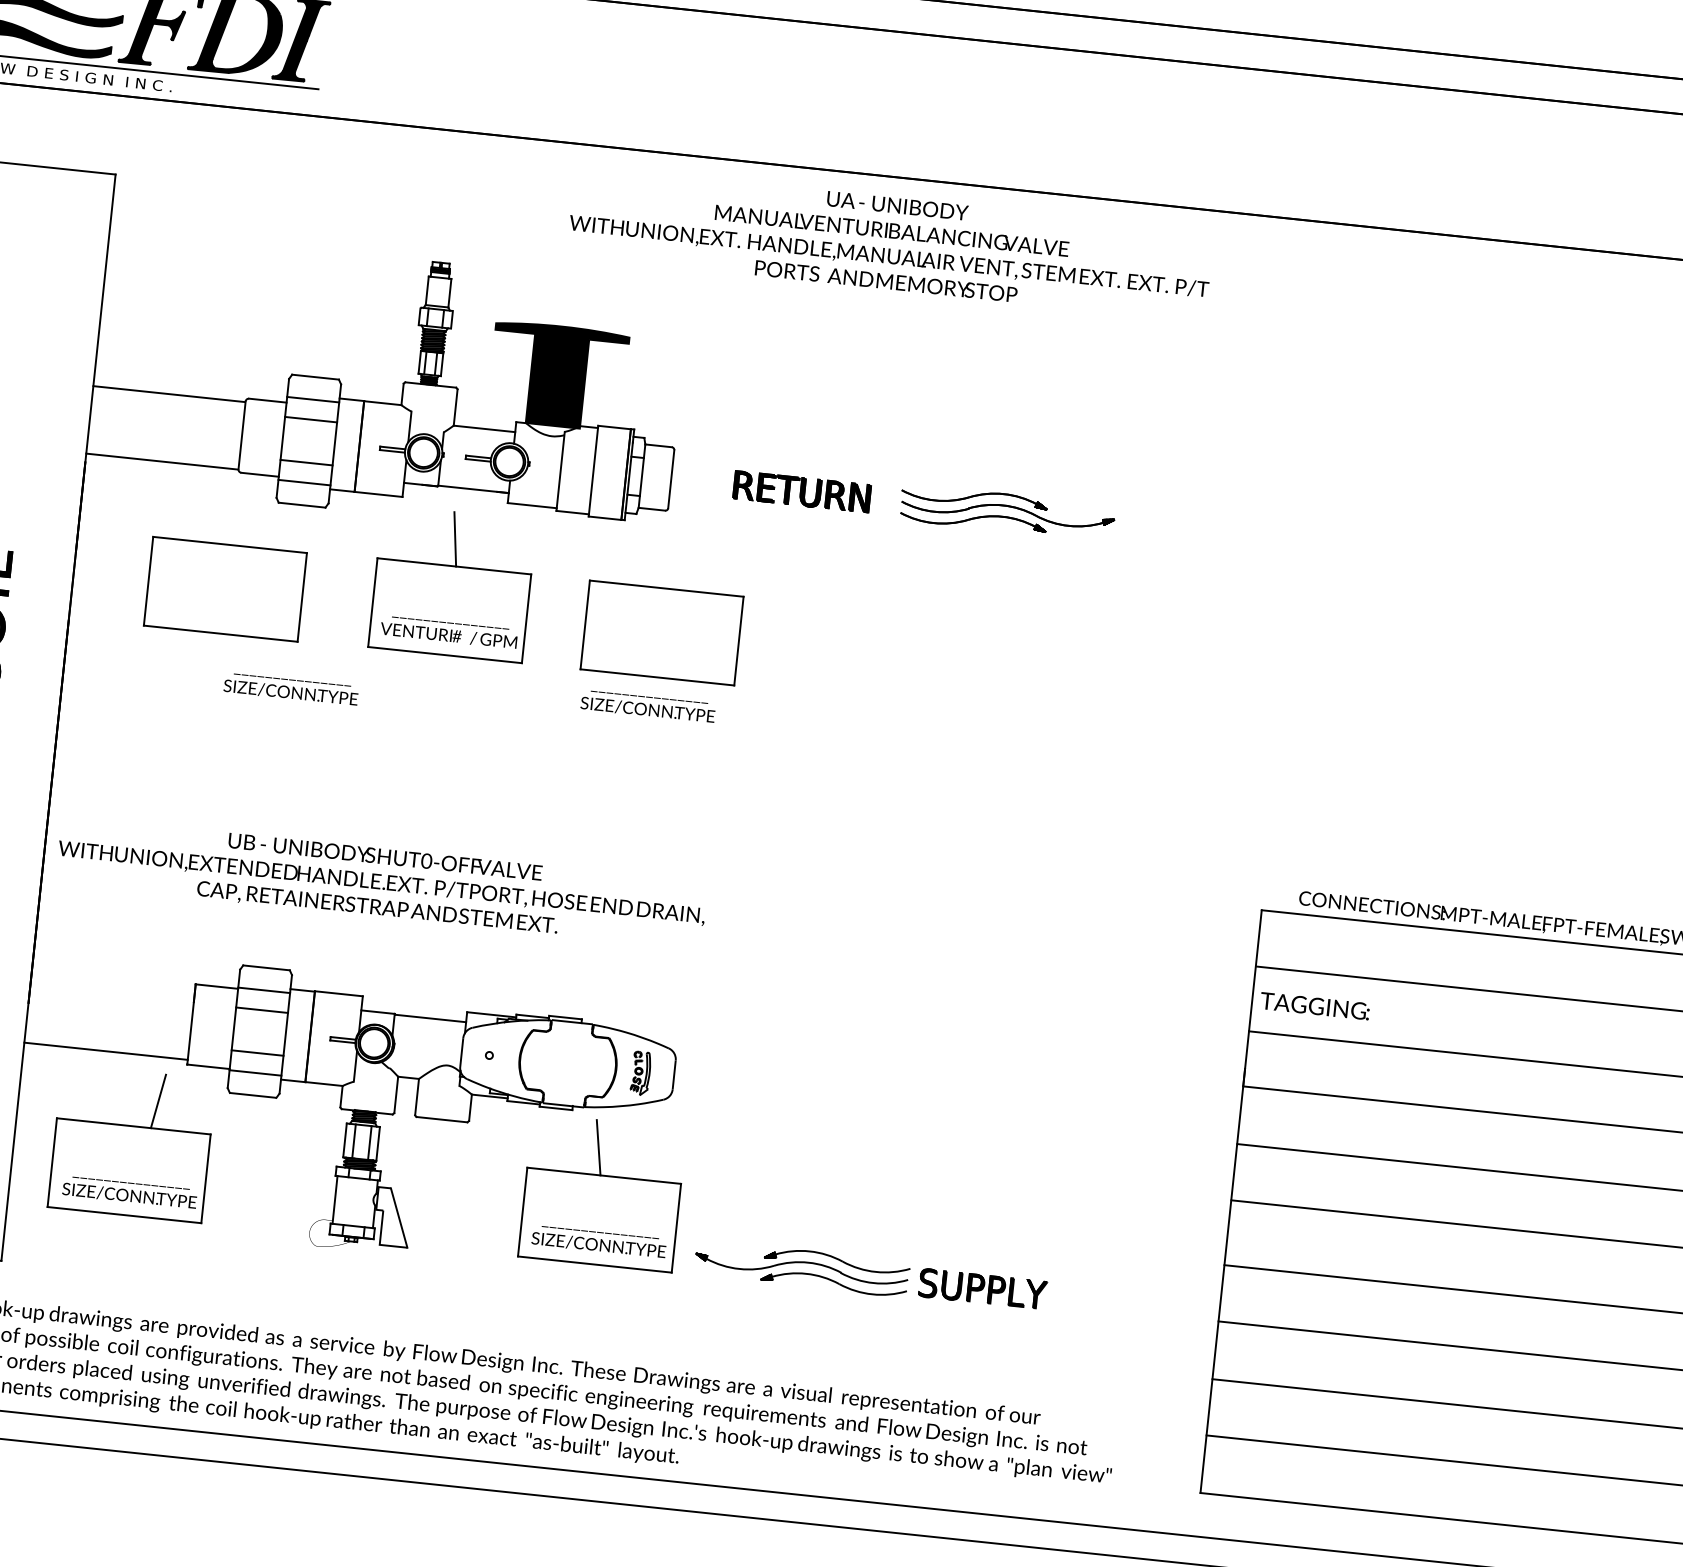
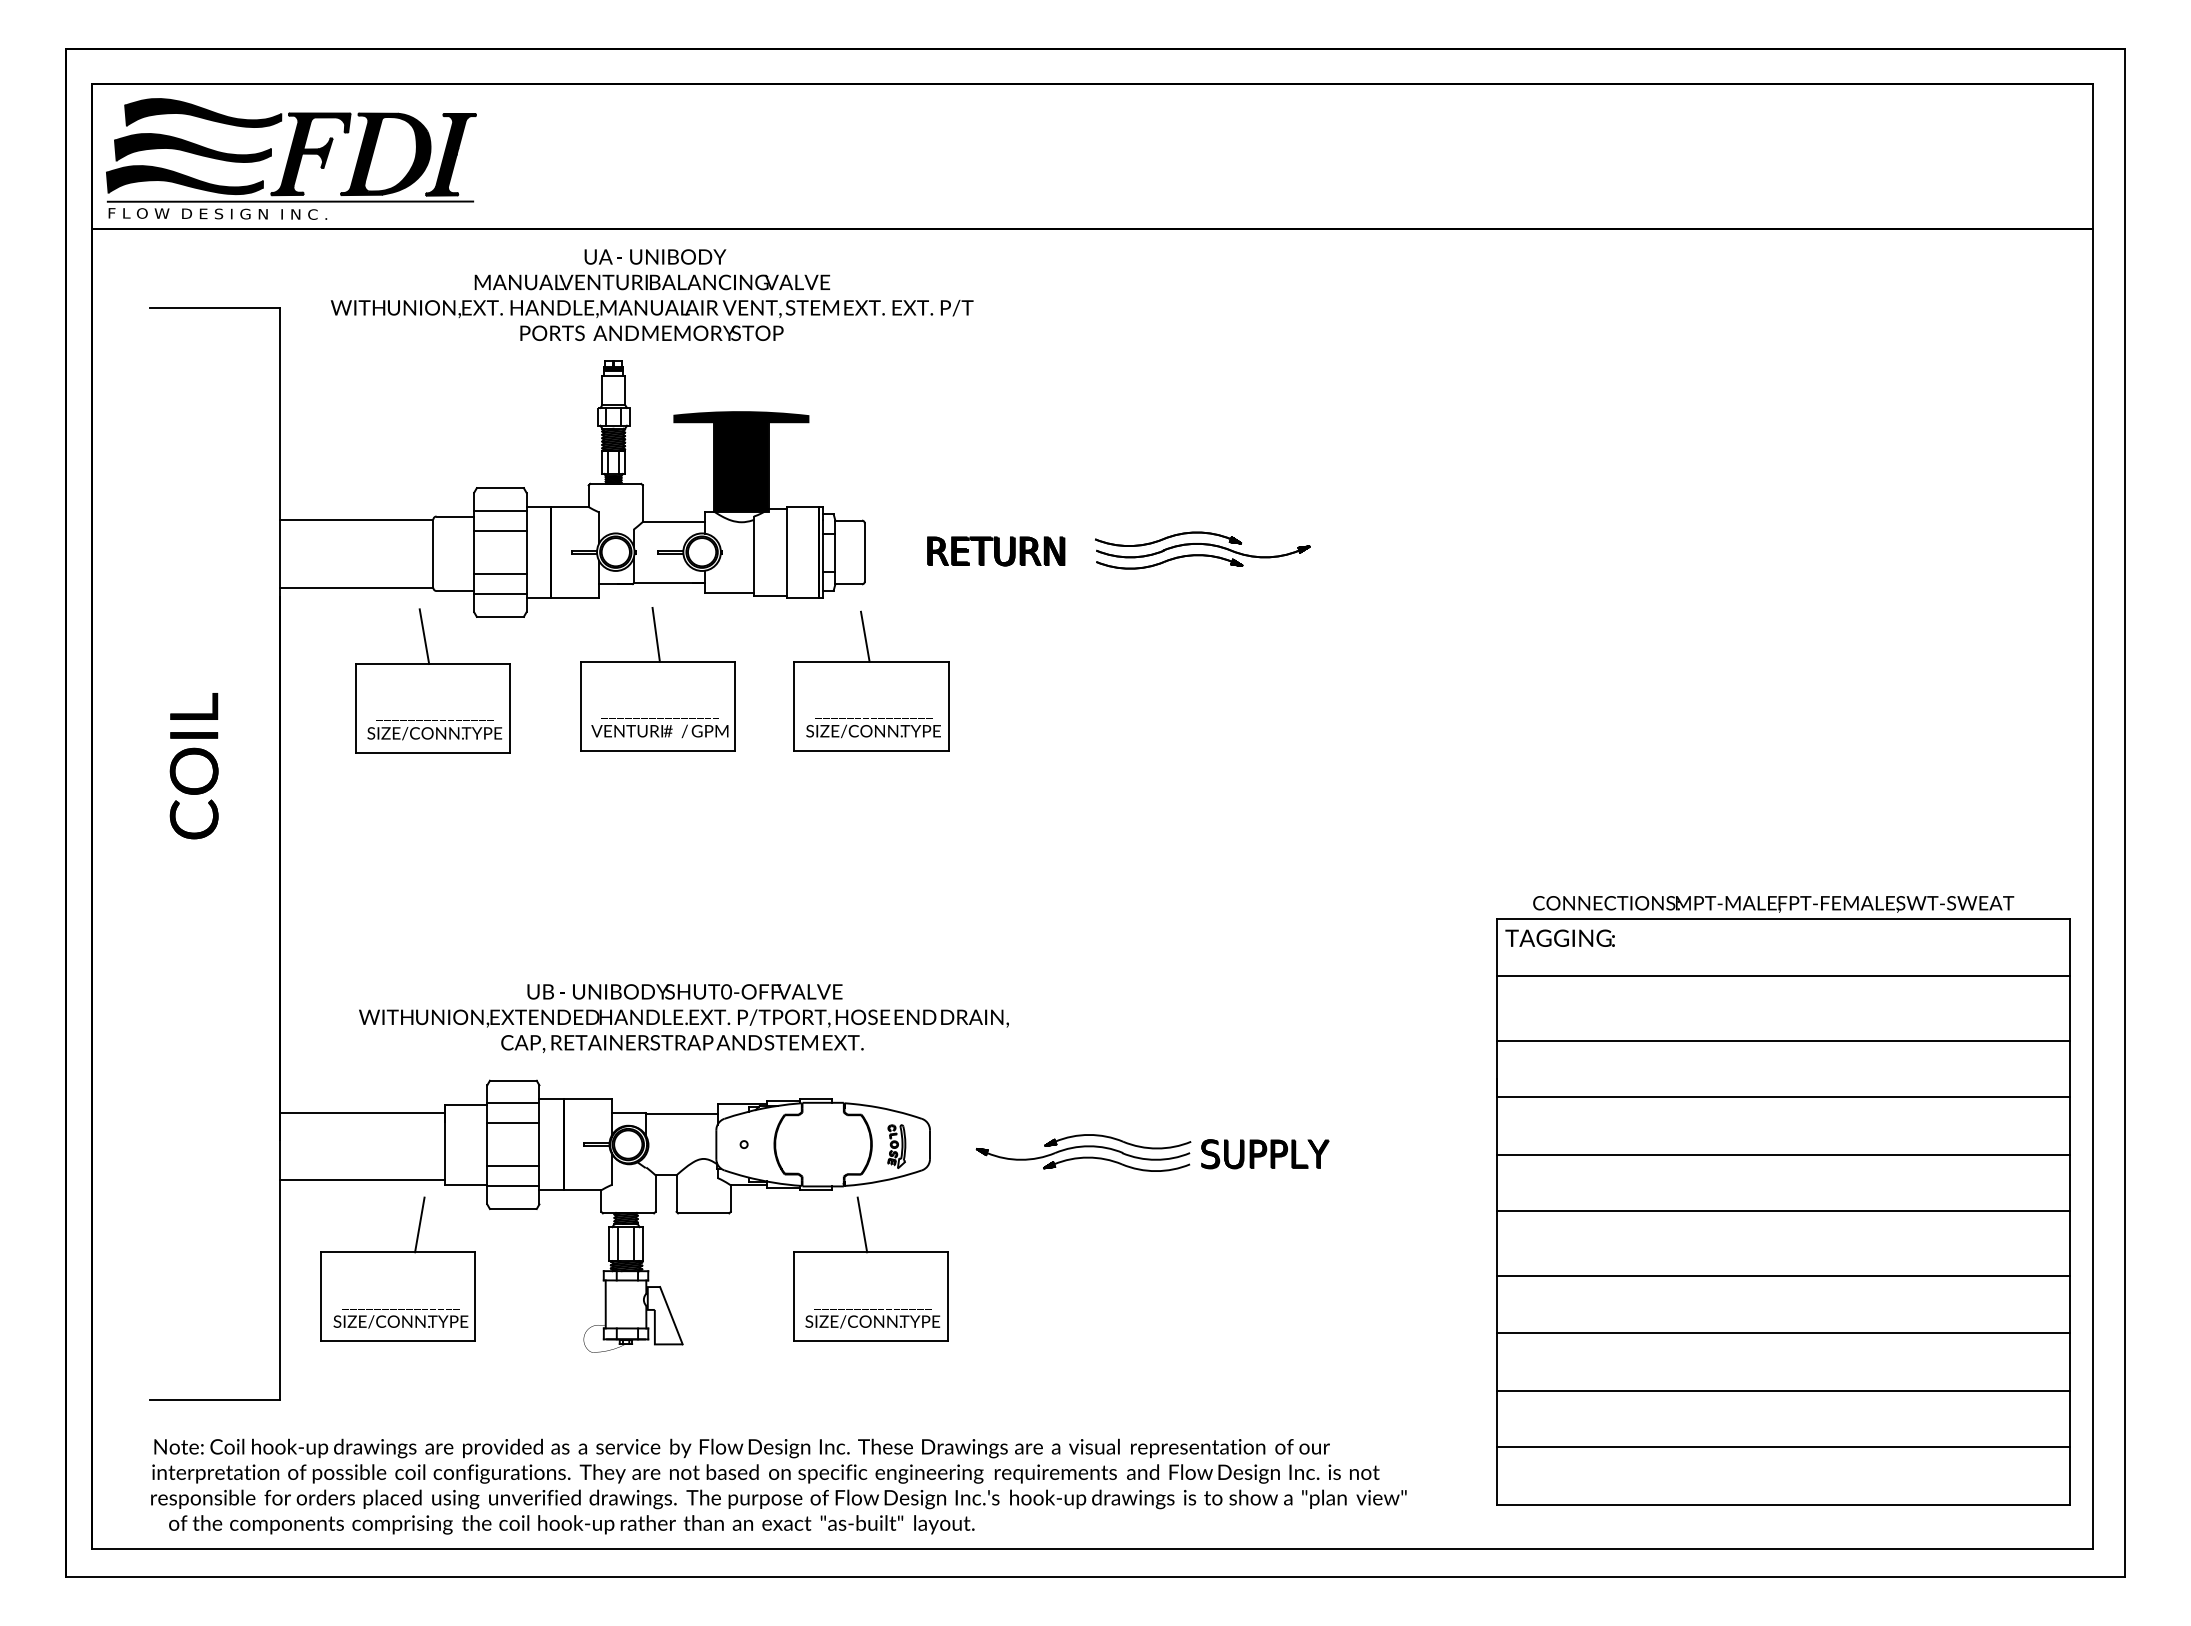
text: (889, 242) -> (651, 294), moved
line: (224, 516) -> (424, 636), added
line: (662, 562) -> (864, 636), added
text: (290, 689) -> (434, 730), moved
text: (648, 707) -> (873, 728), moved
text: (381, 883) -> (683, 1018), moved
line: (113, 983) -> (362, 1112), added
text: (1314, 1005) -> (1559, 937), moved
part: (870, 1275) -> (1152, 1152), moved

